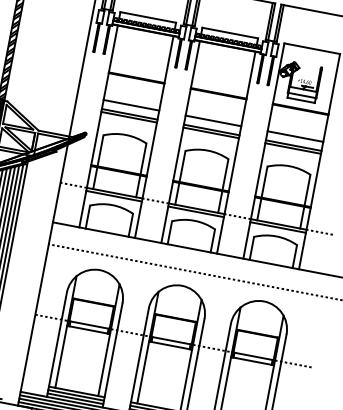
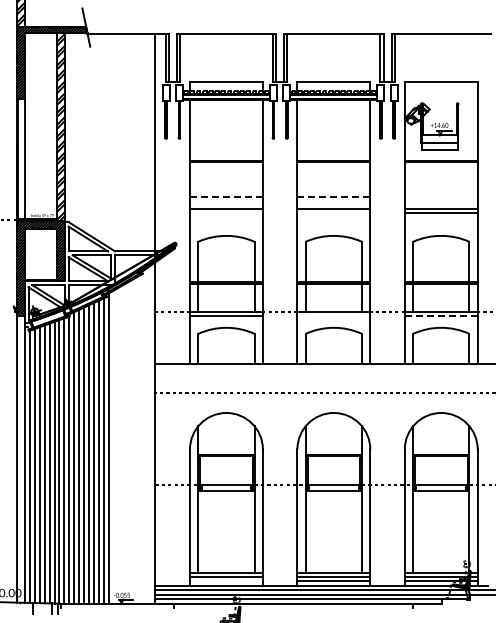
line: (131, 105) -> (226, 197), solid -> dashed
line: (129, 117) -> (226, 212), removed
line: (213, 121) -> (334, 197), solid -> dashed
line: (210, 132) -> (333, 212), removed
line: (294, 136) -> (440, 197), removed
line: (195, 212) -> (333, 316), removed
line: (278, 227) -> (441, 316), solid -> dashed
line: (75, 398) -> (226, 581), removed

